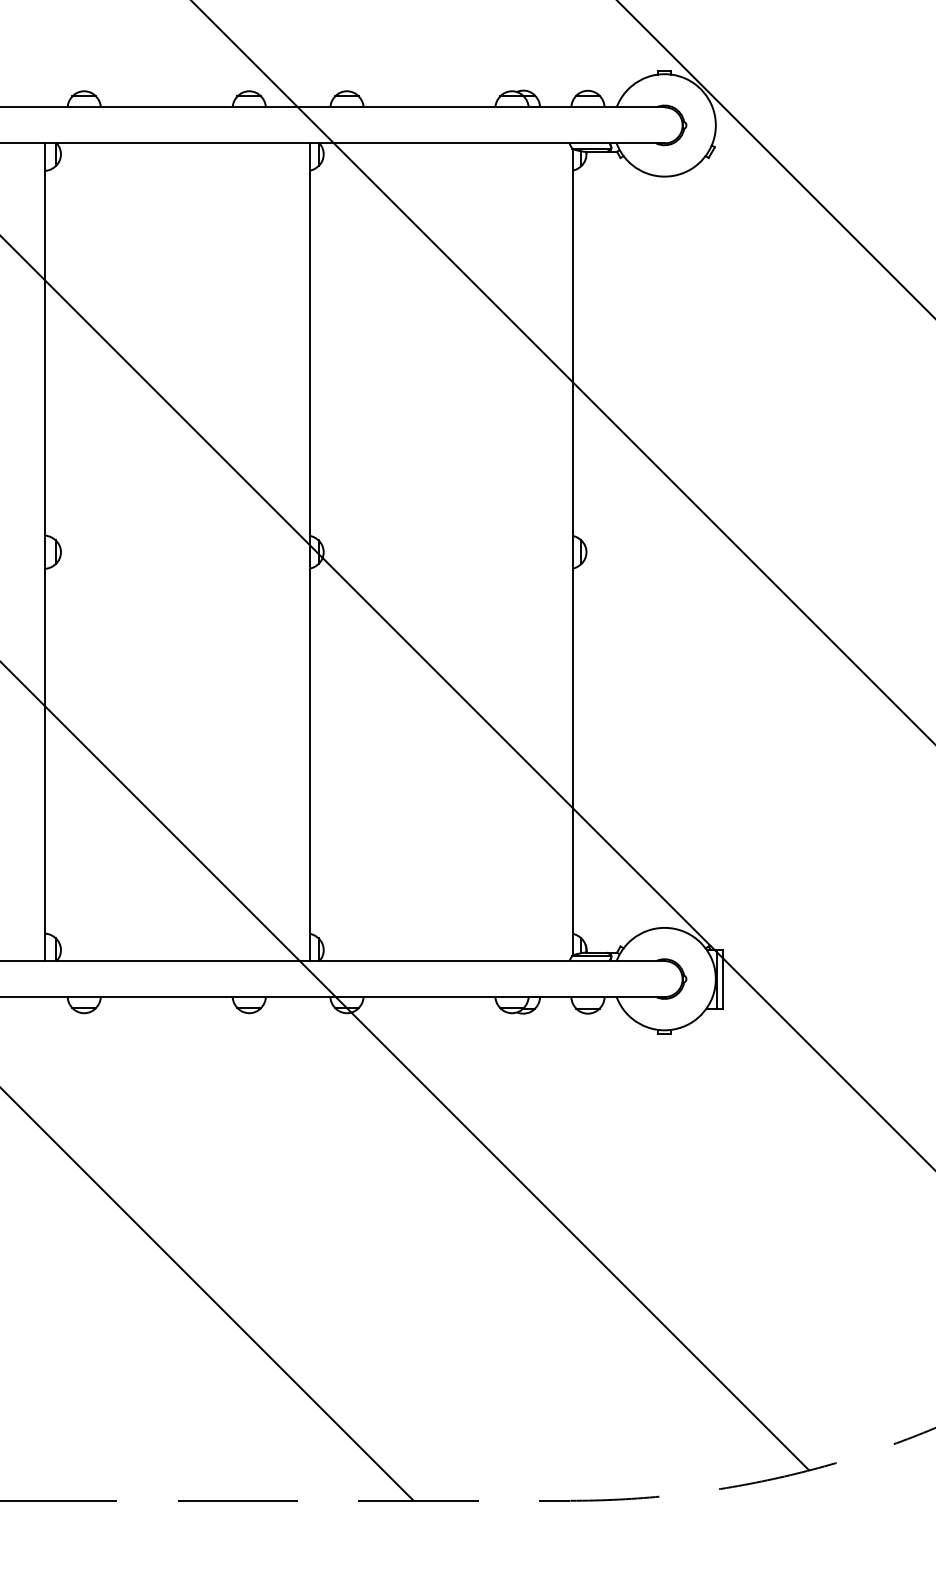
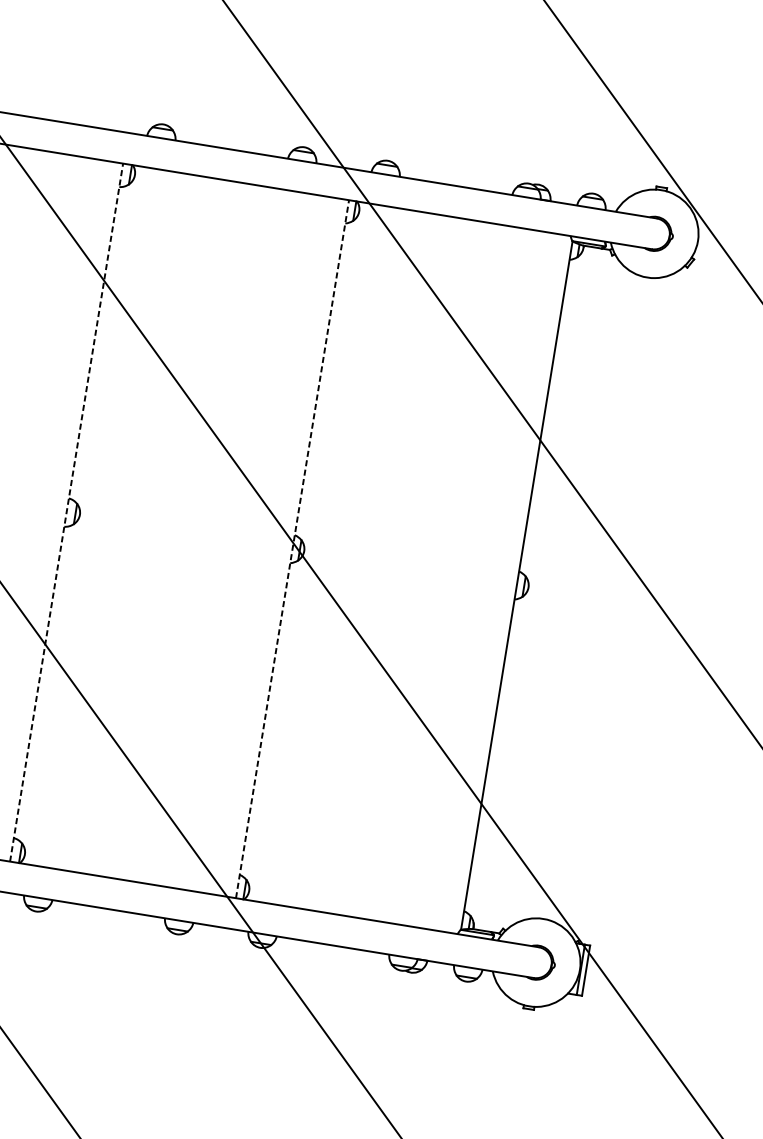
line: (45, 552) -> (66, 512), solid -> dashed
line: (310, 552) -> (292, 549), solid -> dashed

